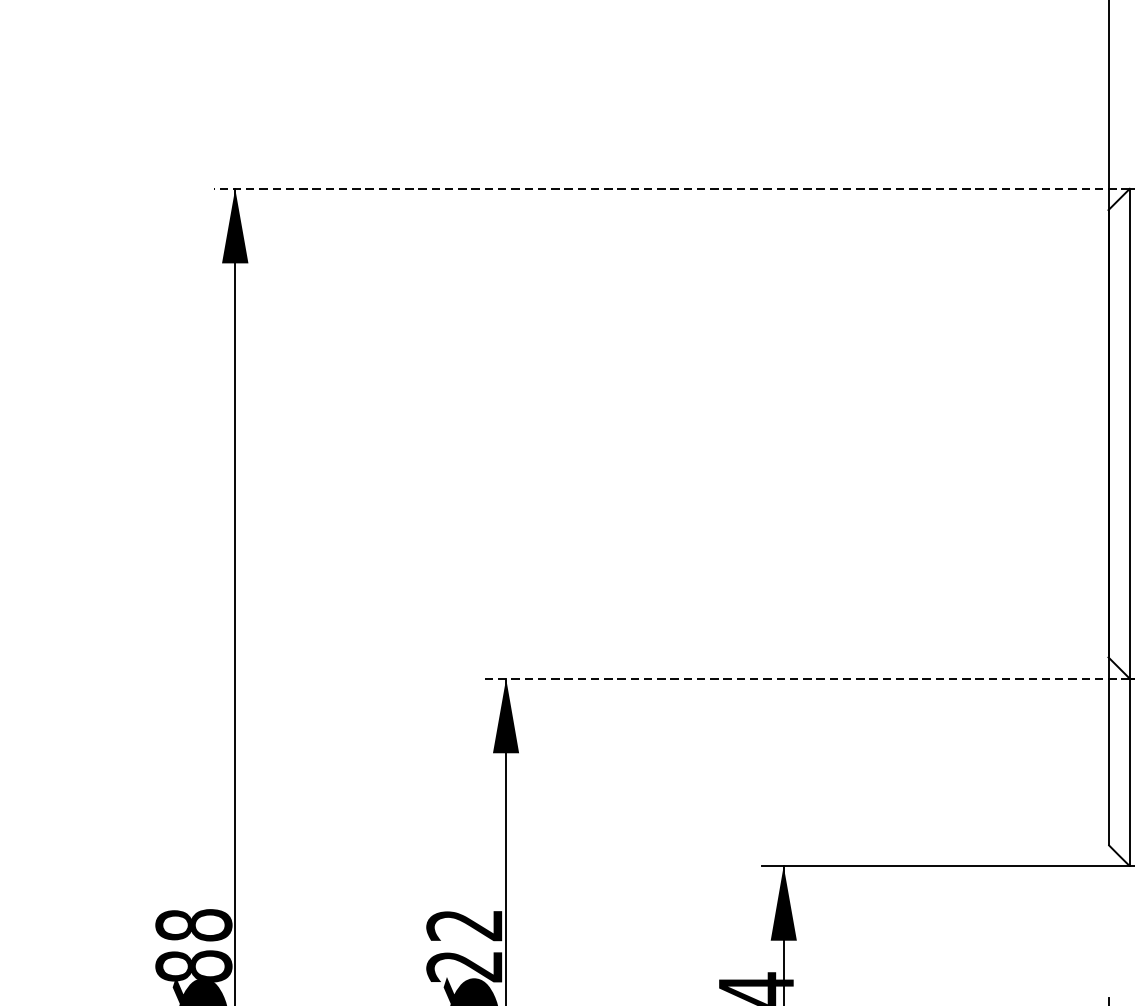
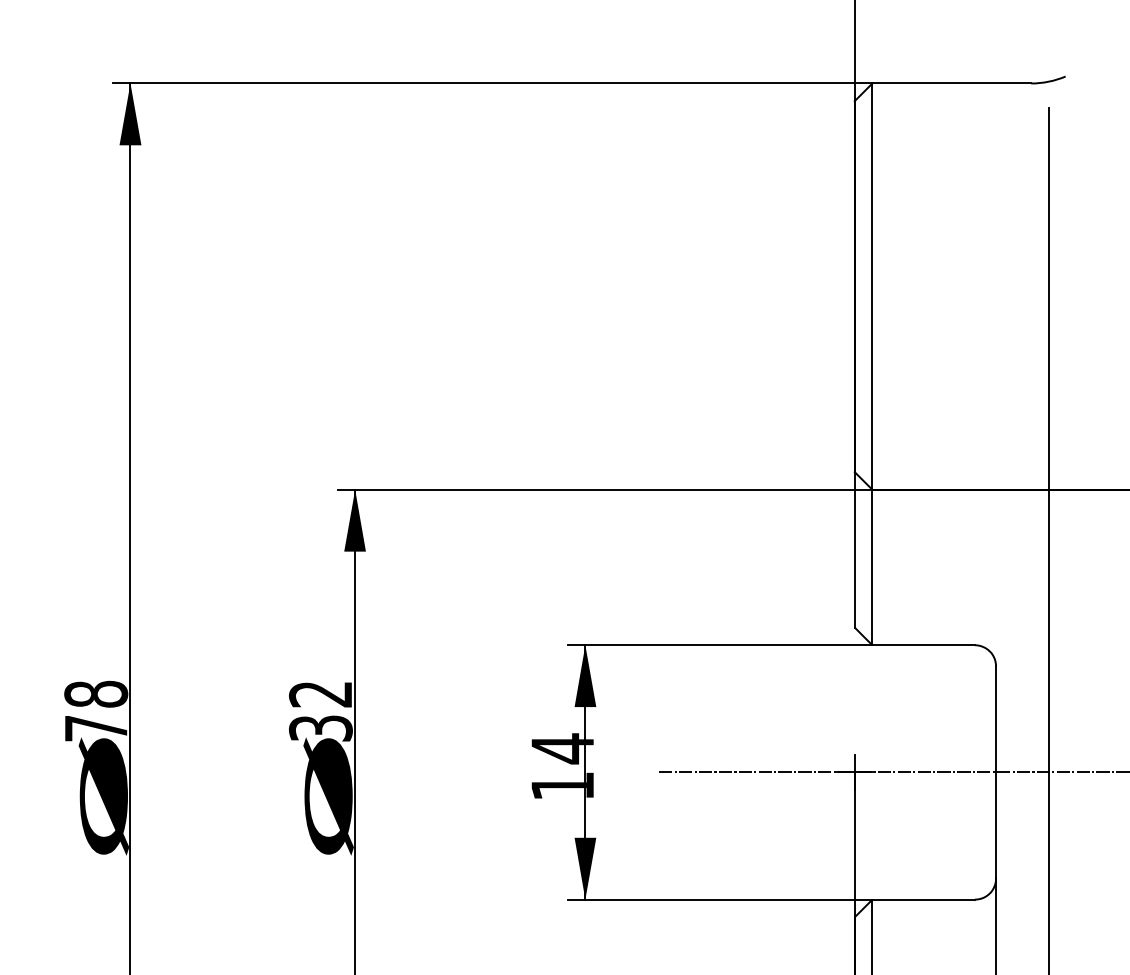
line: (671, 188) -> (492, 83), dashed -> solid
line: (806, 678) -> (604, 489), dashed -> solid
text: (194, 966) -> (96, 728), 88 -> 78
text: (464, 966) -> (320, 728), 22 -> 32

